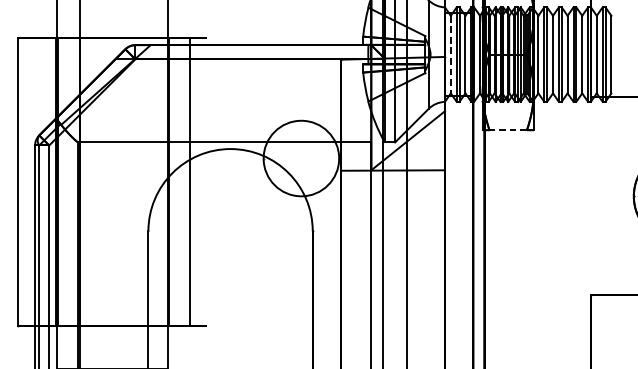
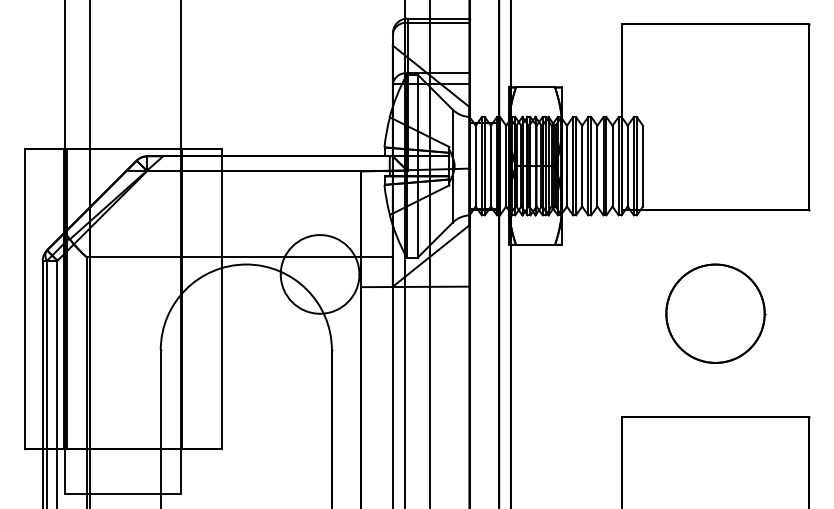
line: (450, 54) -> (475, 166), dashed -> solid
line: (508, 129) -> (535, 244), dashed -> solid
line: (189, 181) -> (221, 298), moved

